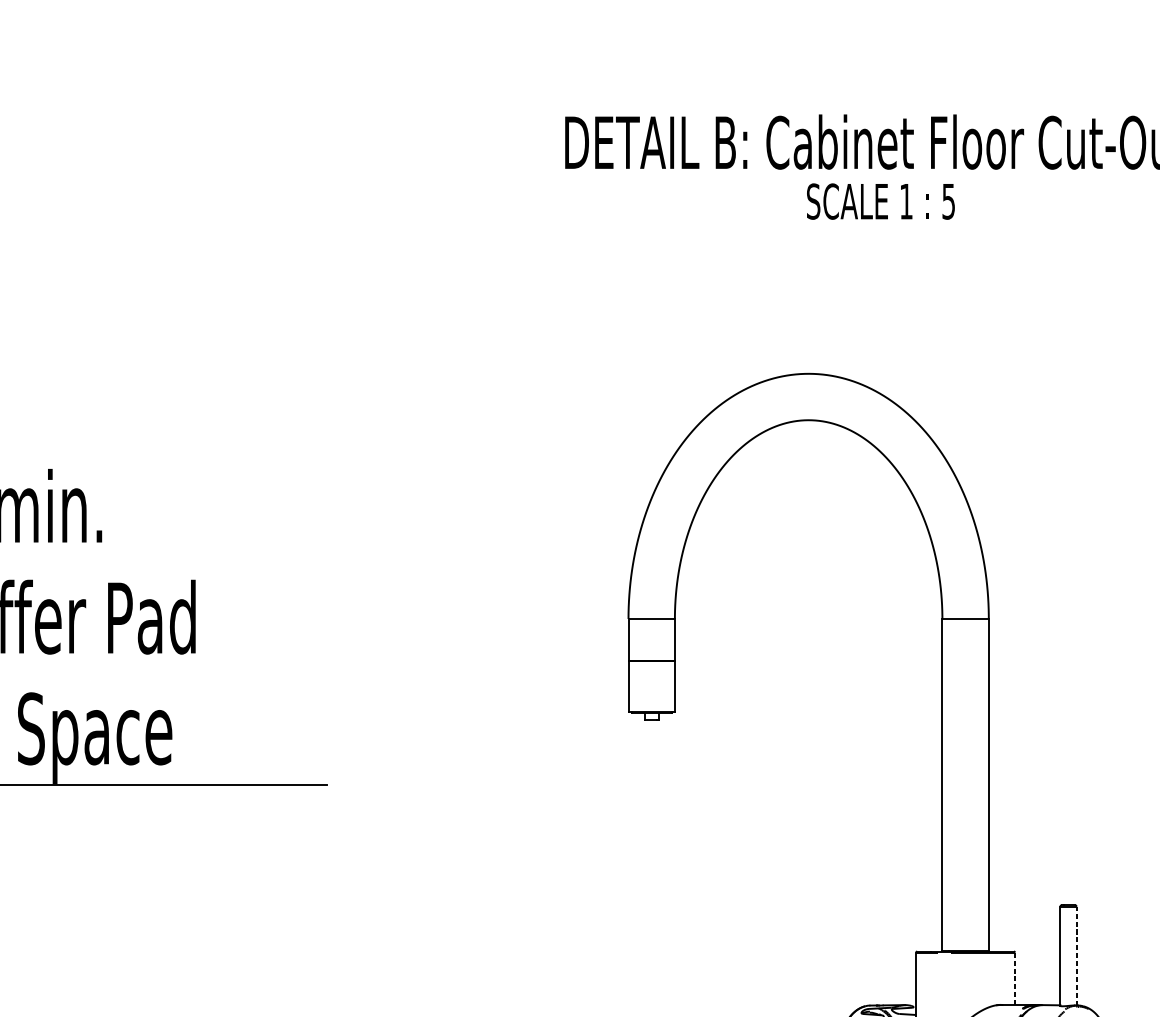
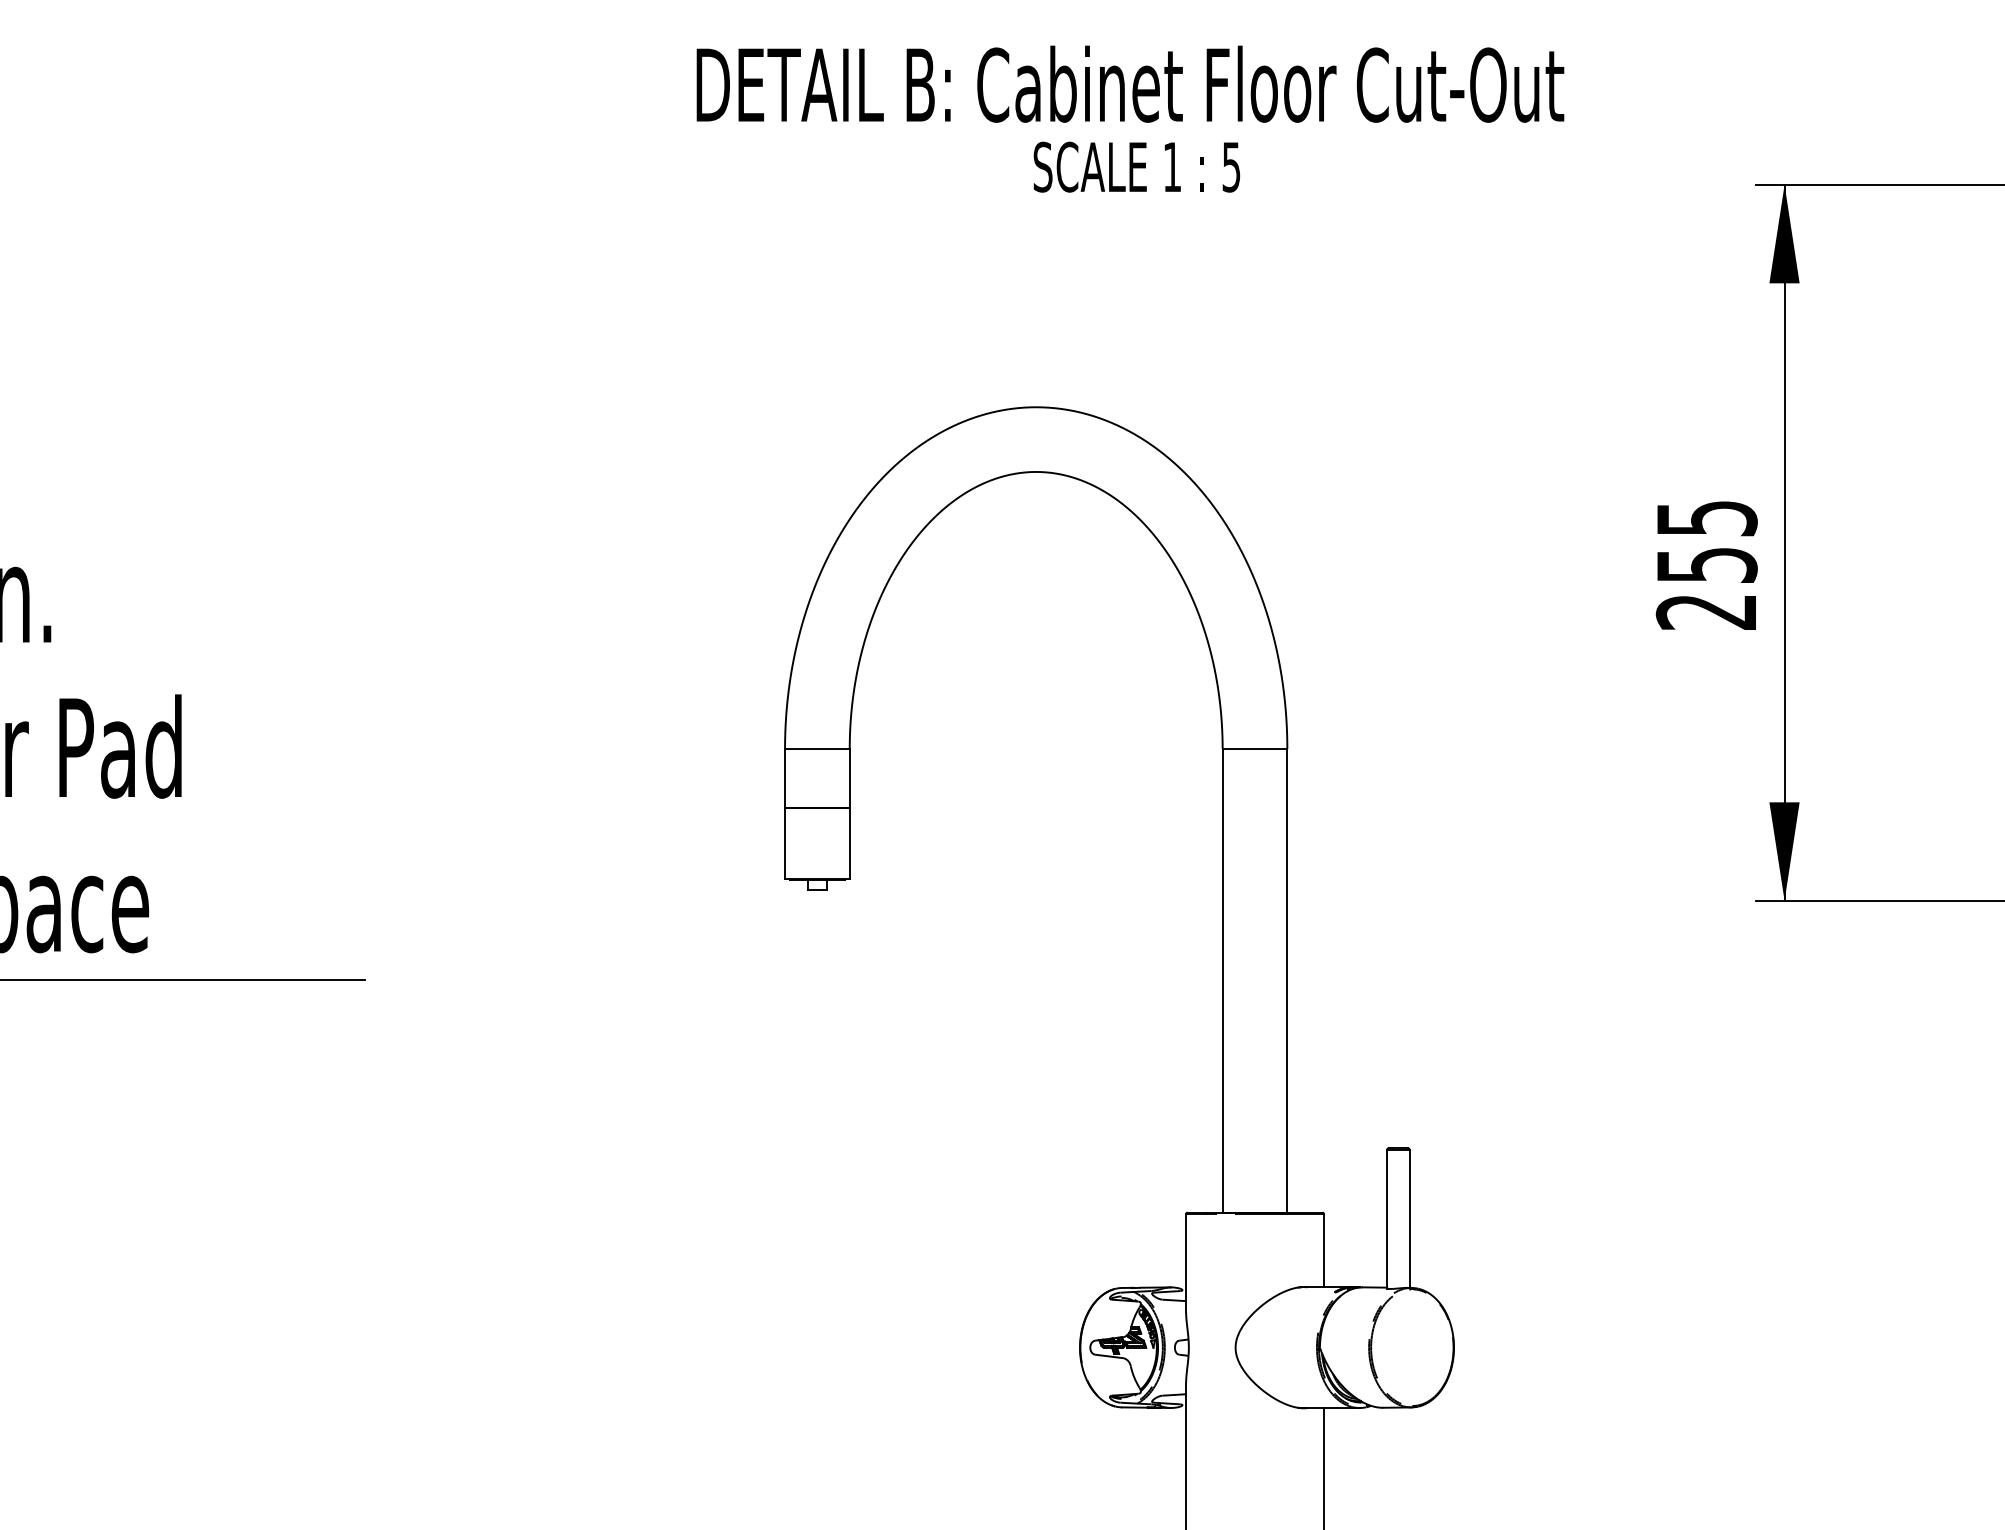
line: (1076, 956) -> (1409, 1219), dashed -> solid
line: (1014, 978) -> (1323, 1250), dashed -> solid

